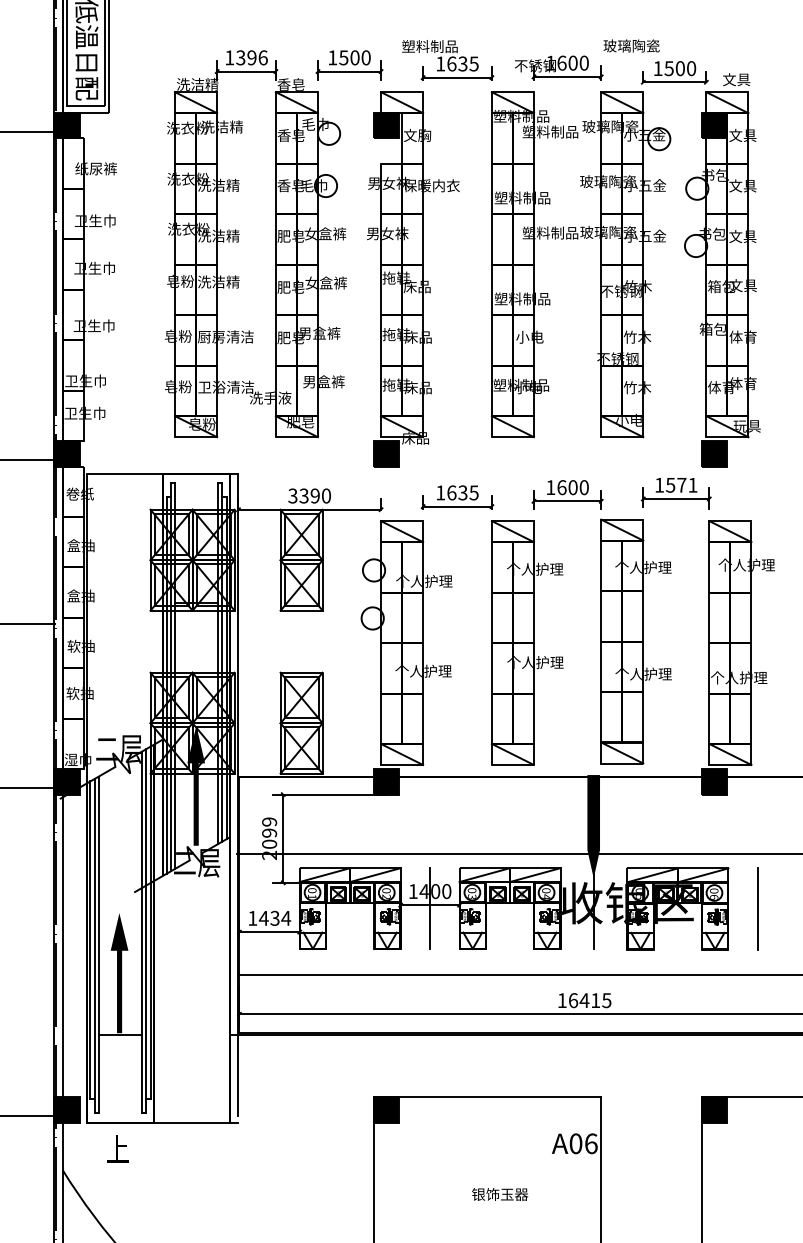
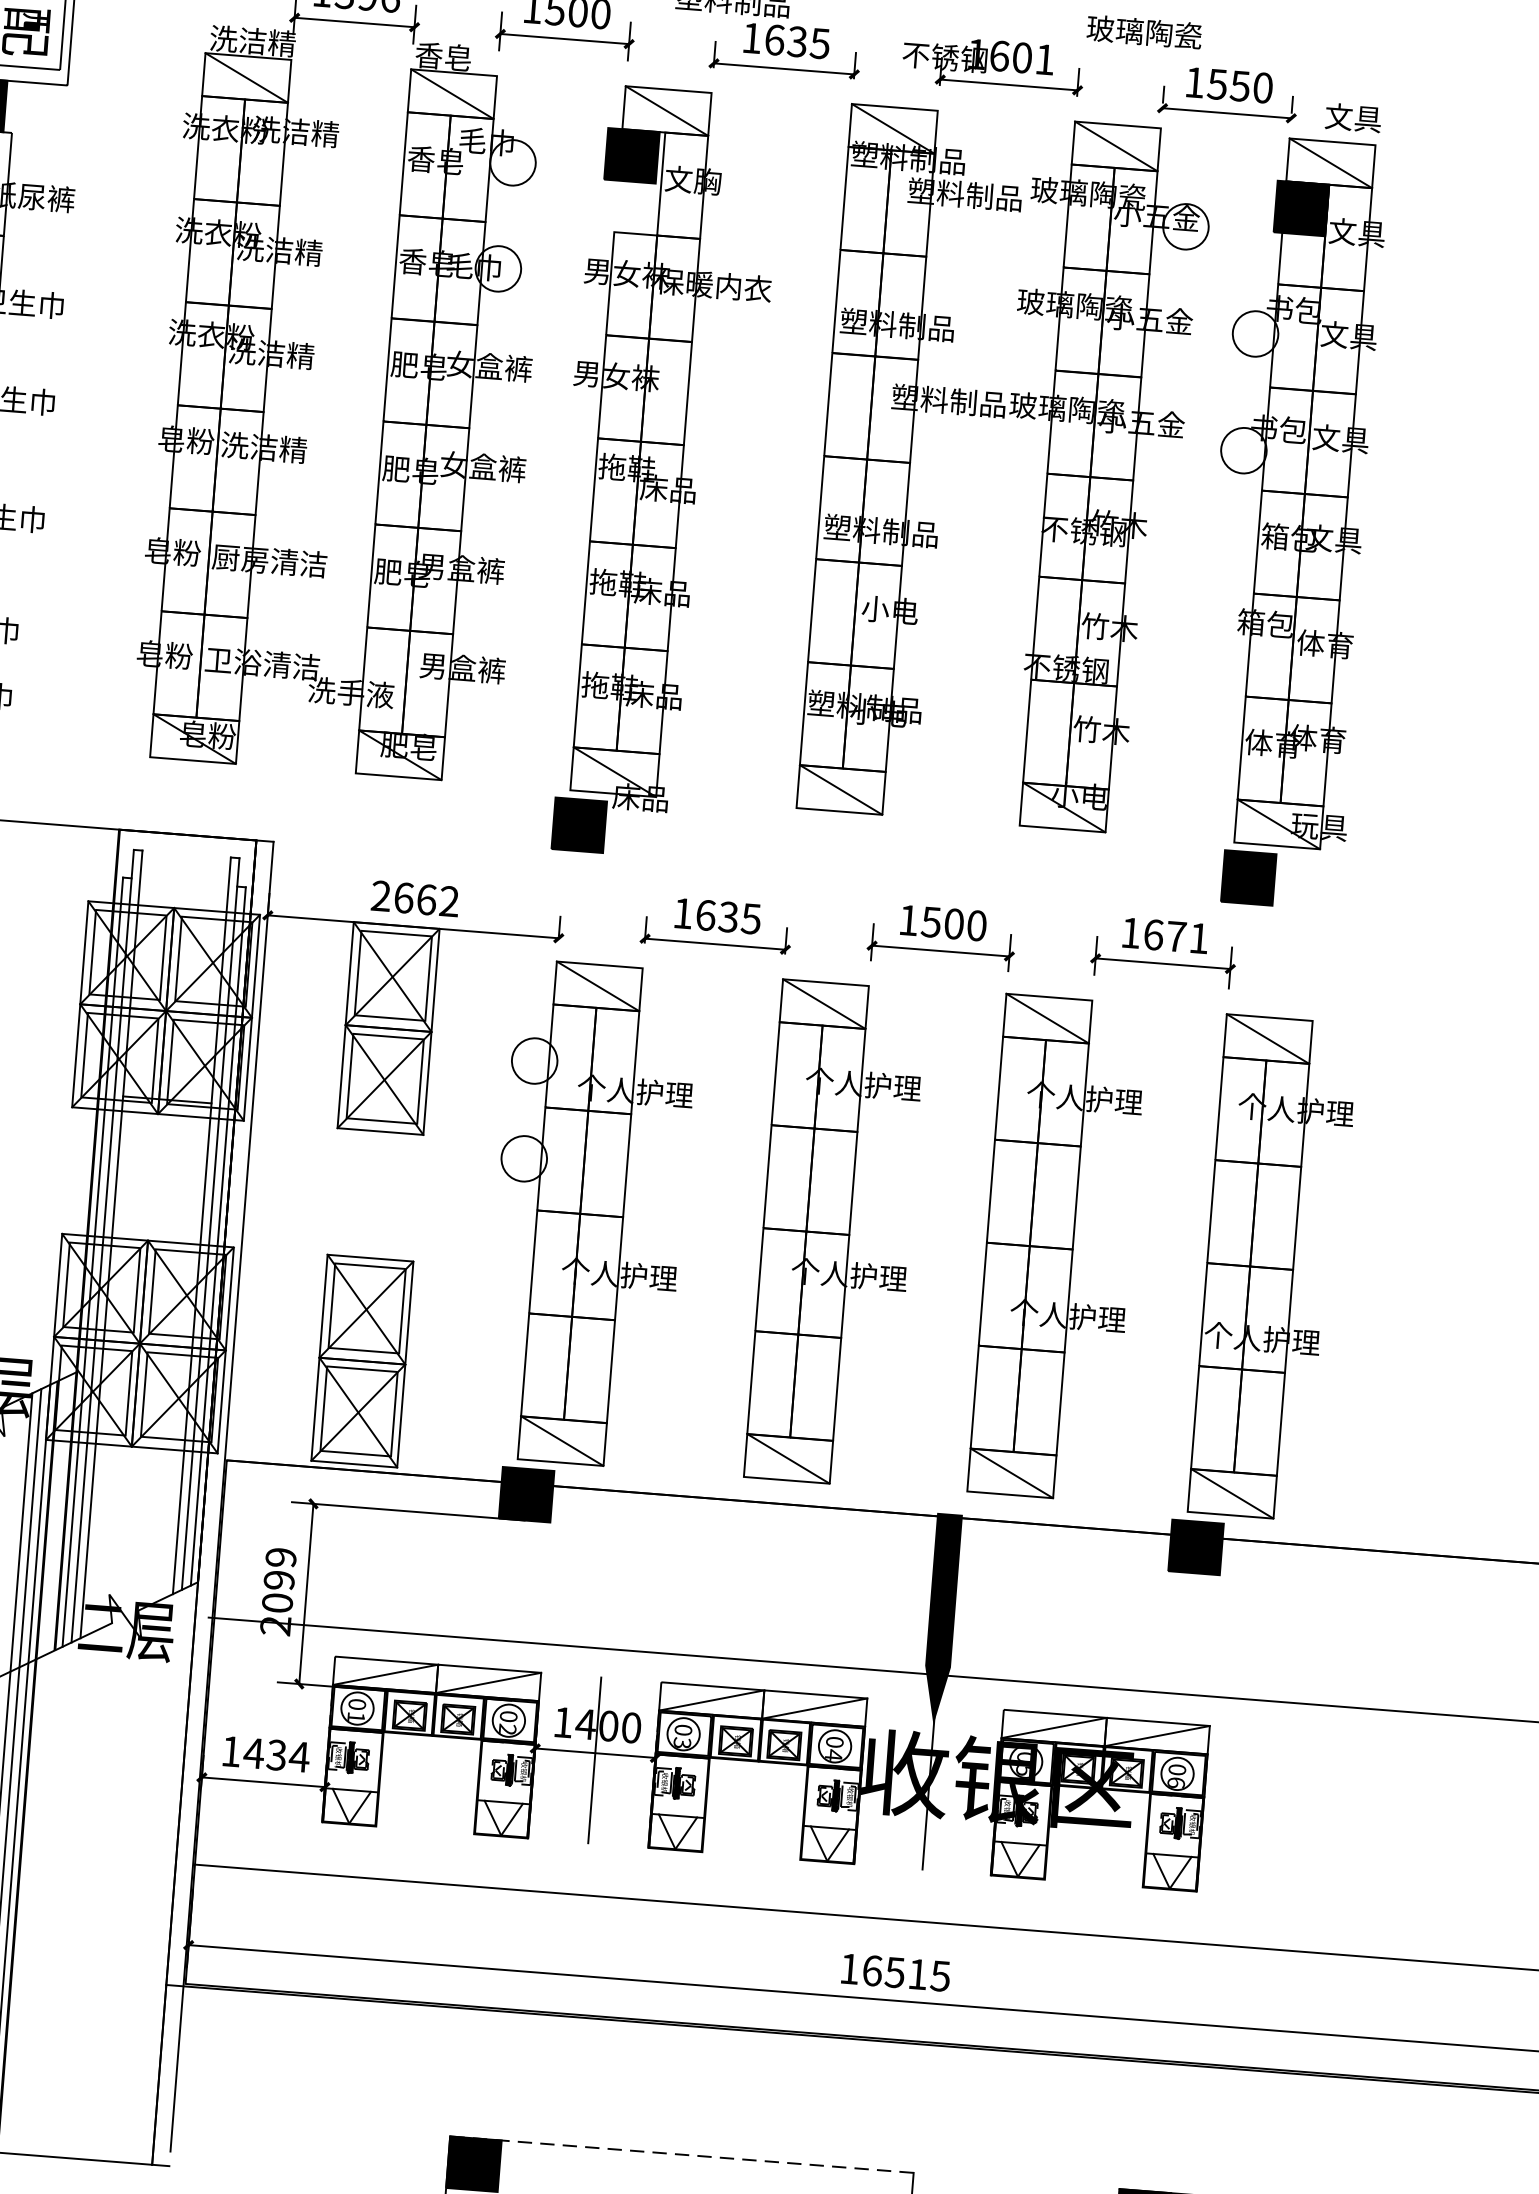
text: (583, 62) -> (1043, 58), 1600 -> 1601
text: (679, 68) -> (1238, 85), 1500 -> 1550
text: (670, 484) -> (1153, 933), 1571 -> 1671
text: (561, 487) -> (930, 921), 1600 -> 1500
text: (309, 495) -> (415, 897), 3390 -> 2662
fill: (196, 785) -> (137, 1471), removed
line: (757, 908) -> (1262, 1812), removed
text: (584, 1000) -> (895, 1972), 16415 -> 16515
line: (487, 1097) -> (681, 2154), solid -> dashed

